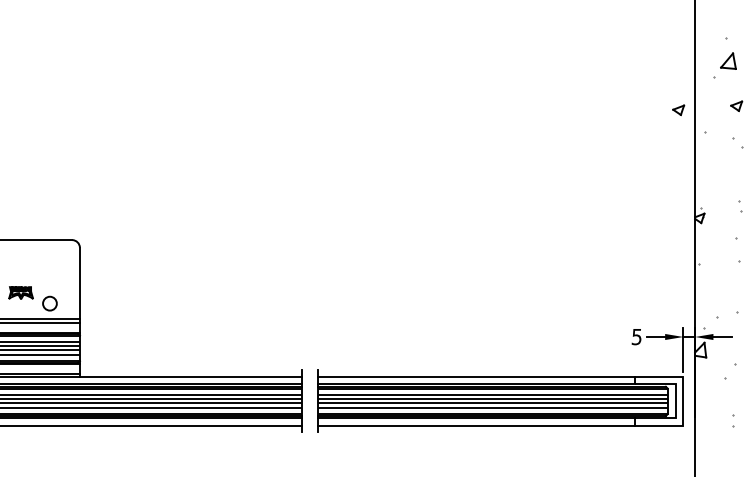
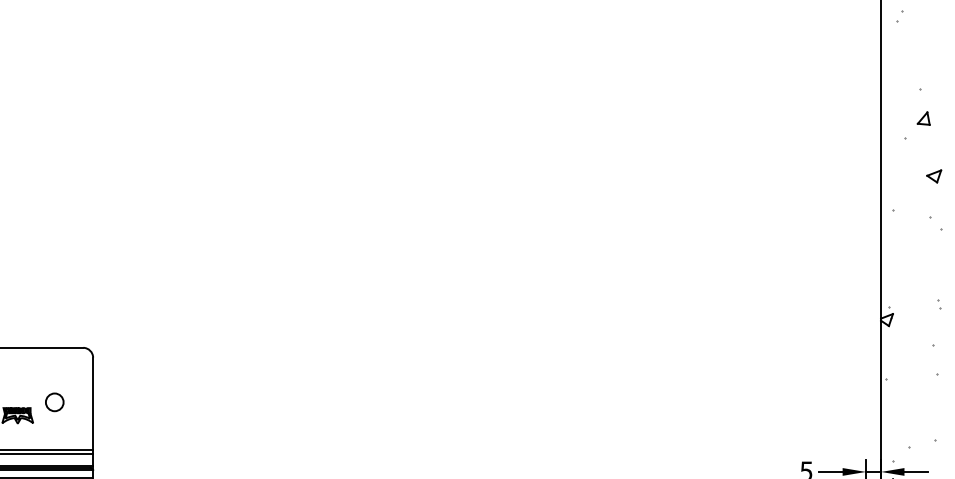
part: (728, 60) -> (923, 117), size x0.62
part: (678, 109) -> (859, 180), removed
part: (740, 206) -> (939, 304), size x0.62
circle: (49, 303) -> (54, 402), moved

